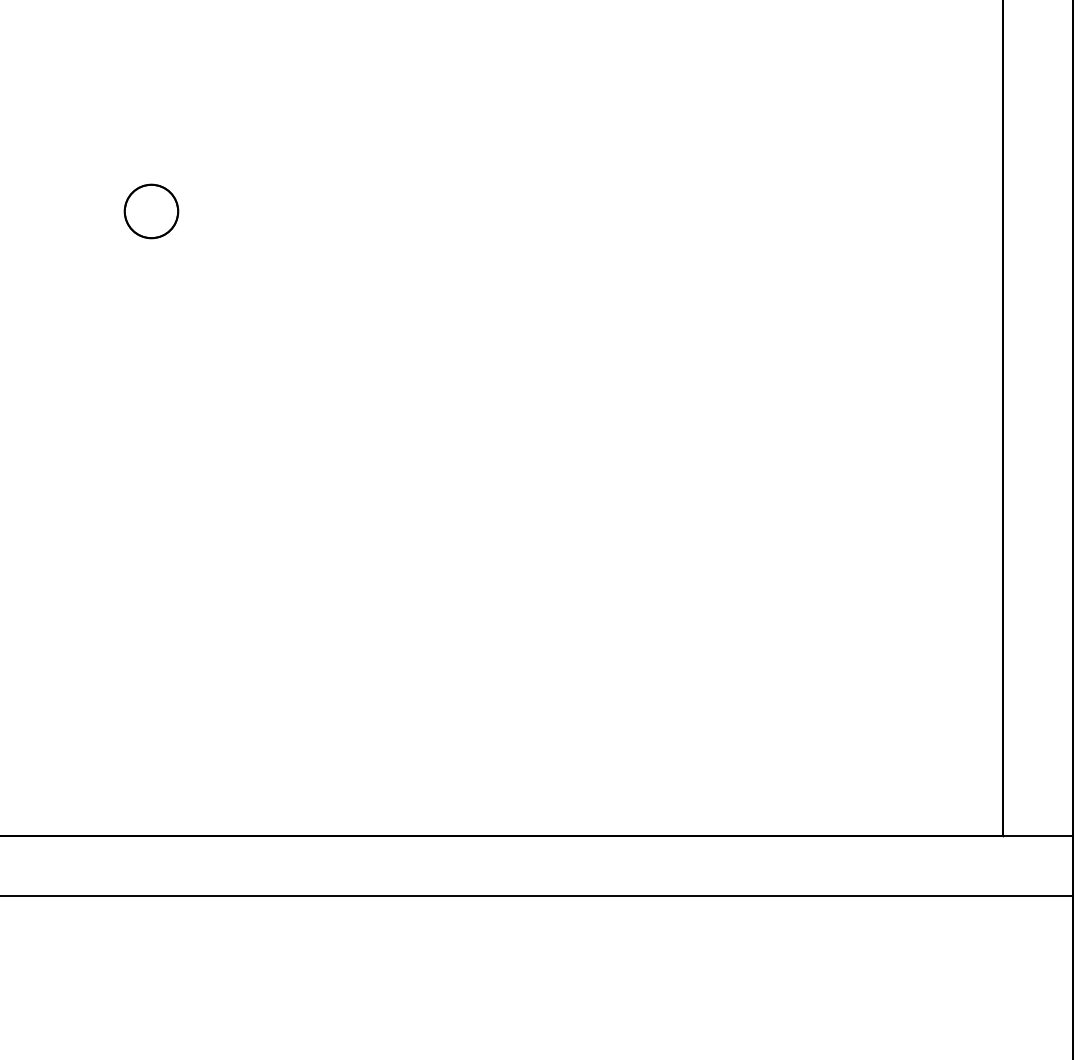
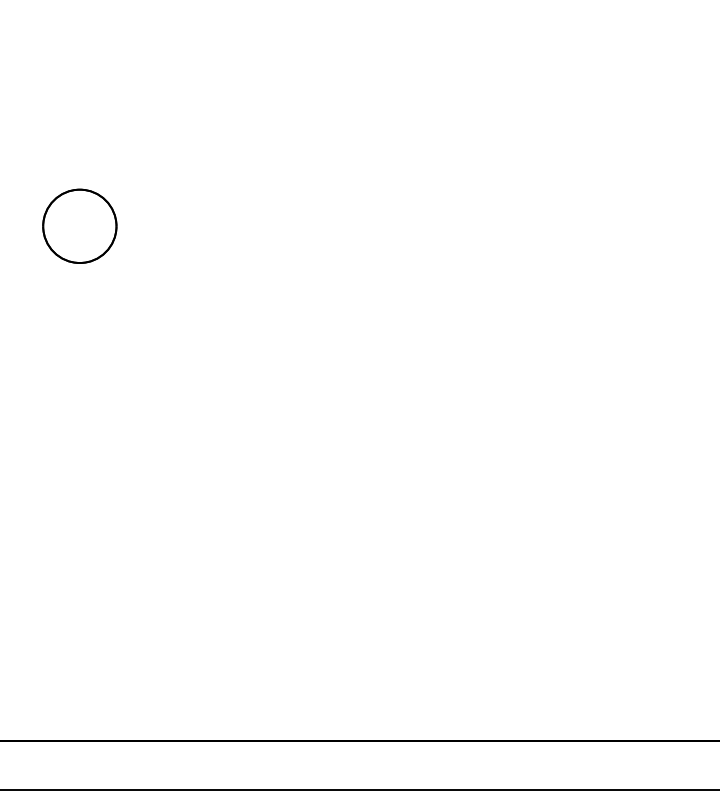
part: (151, 211) -> (79, 226), size x1.67

